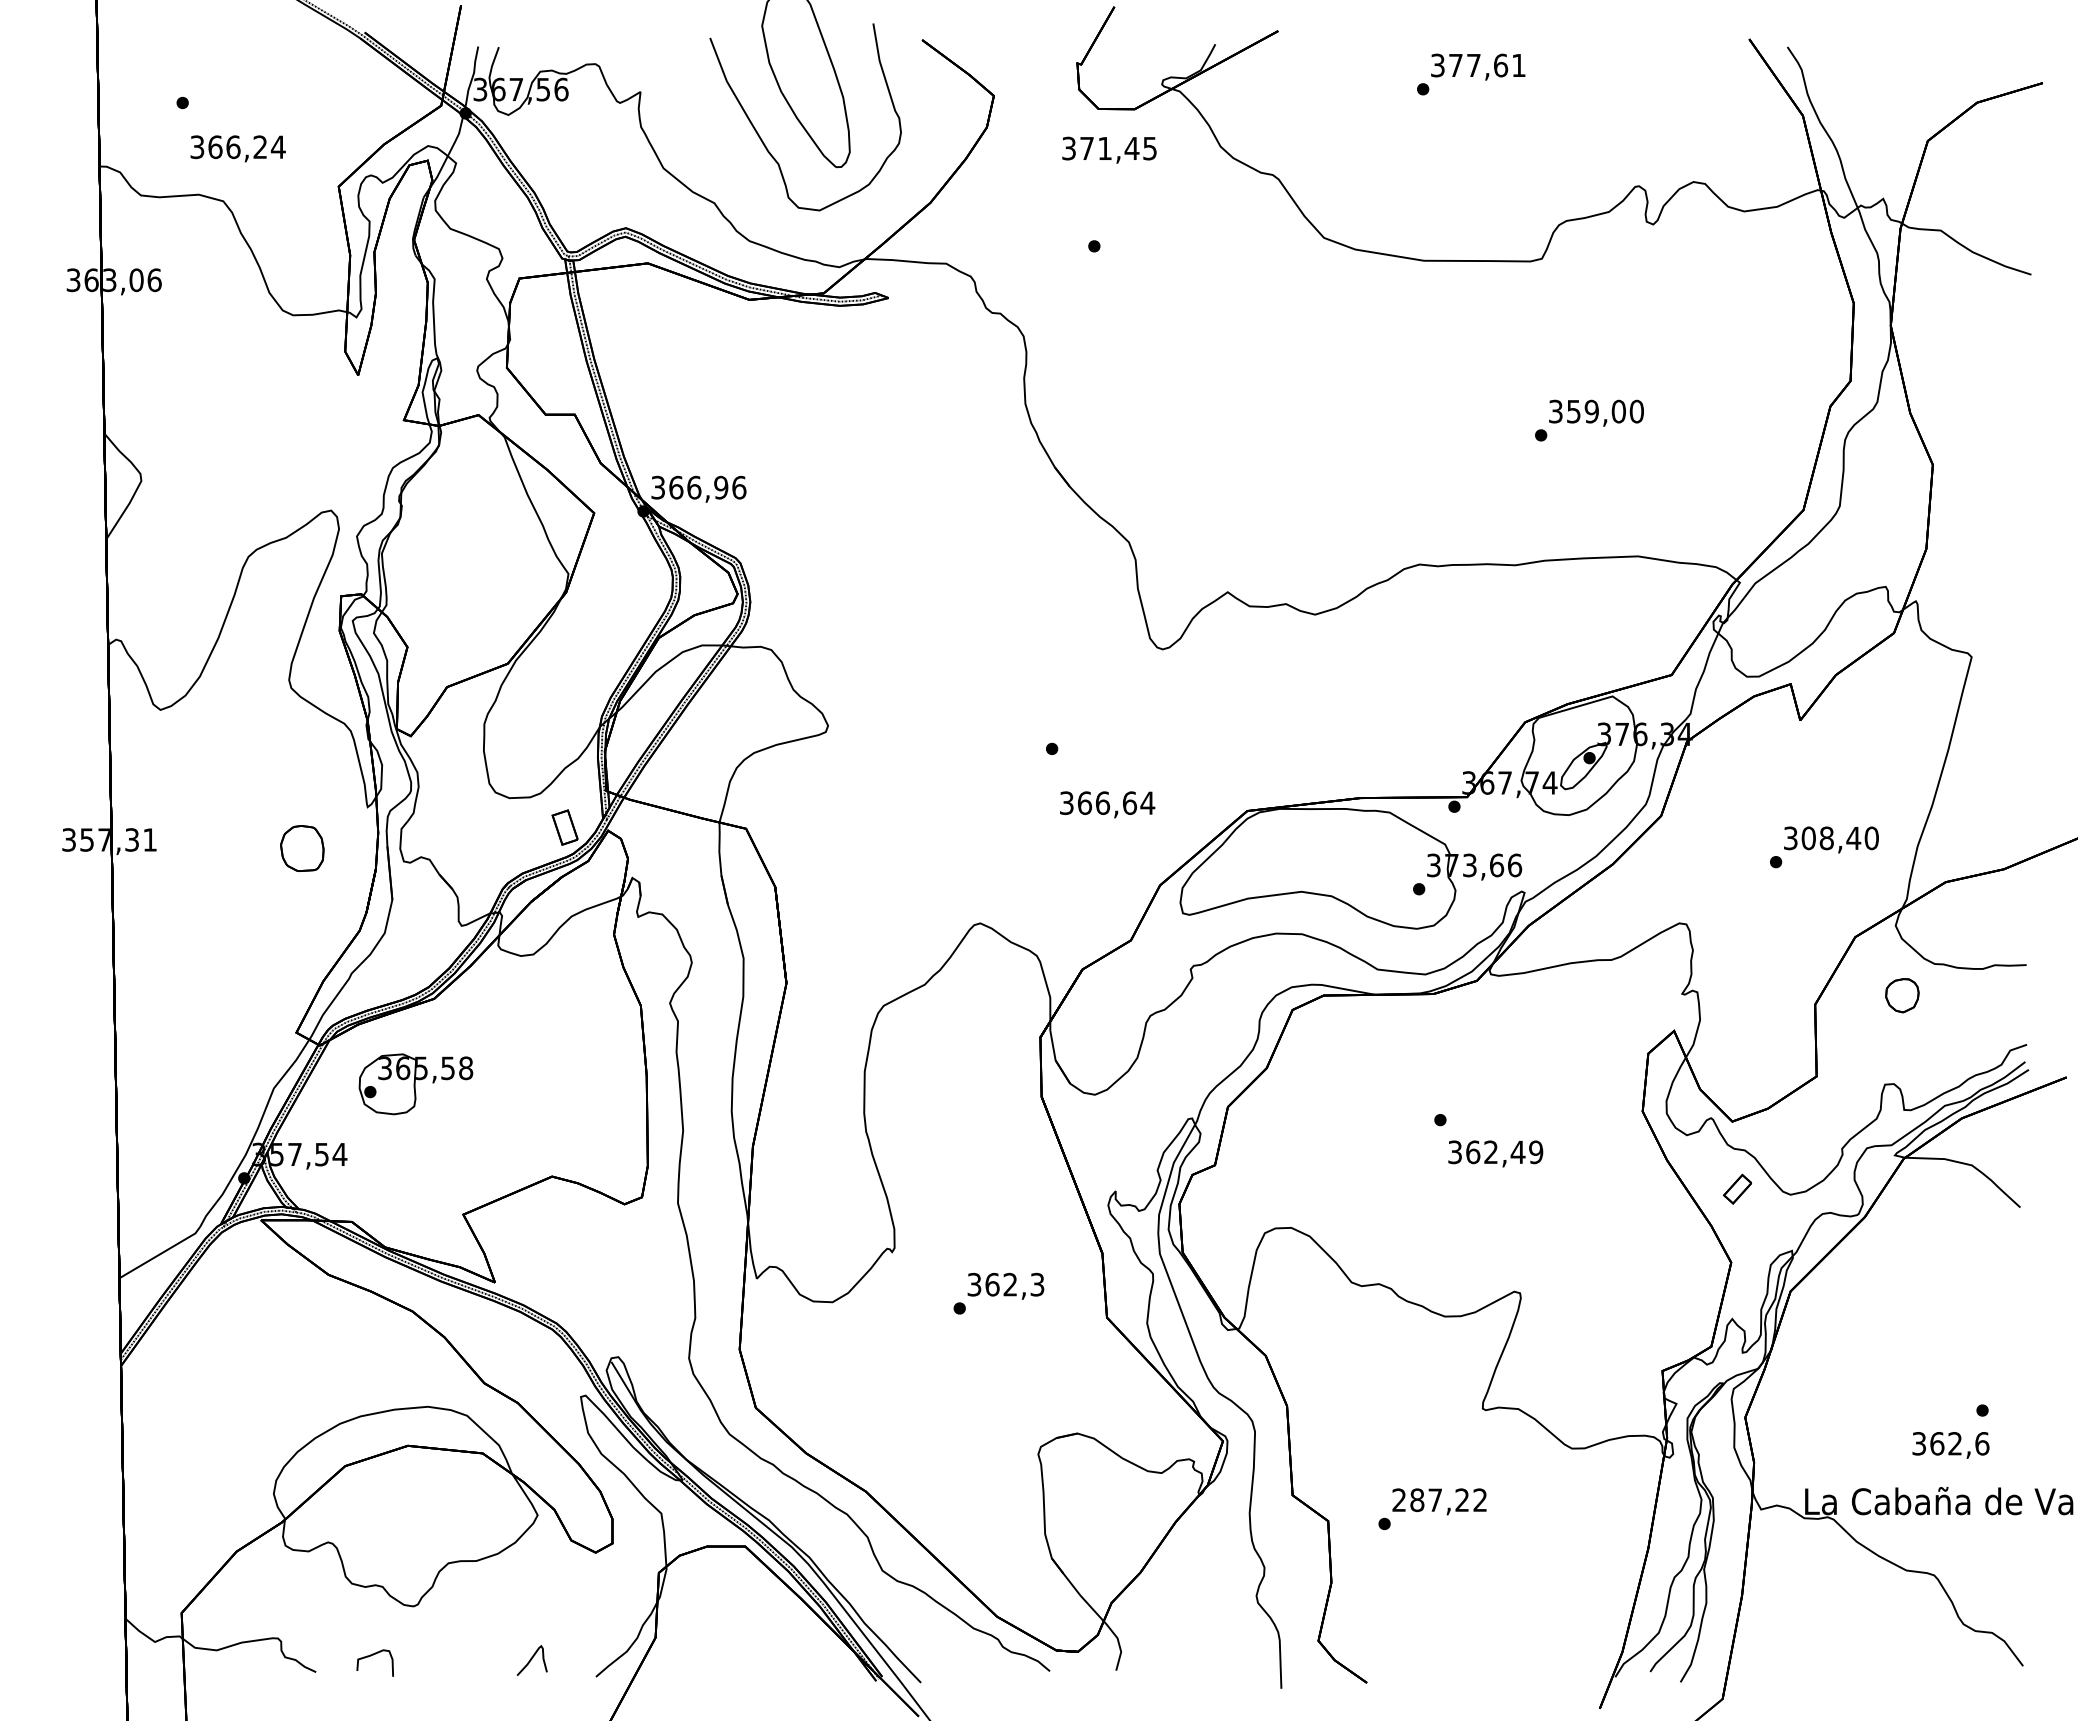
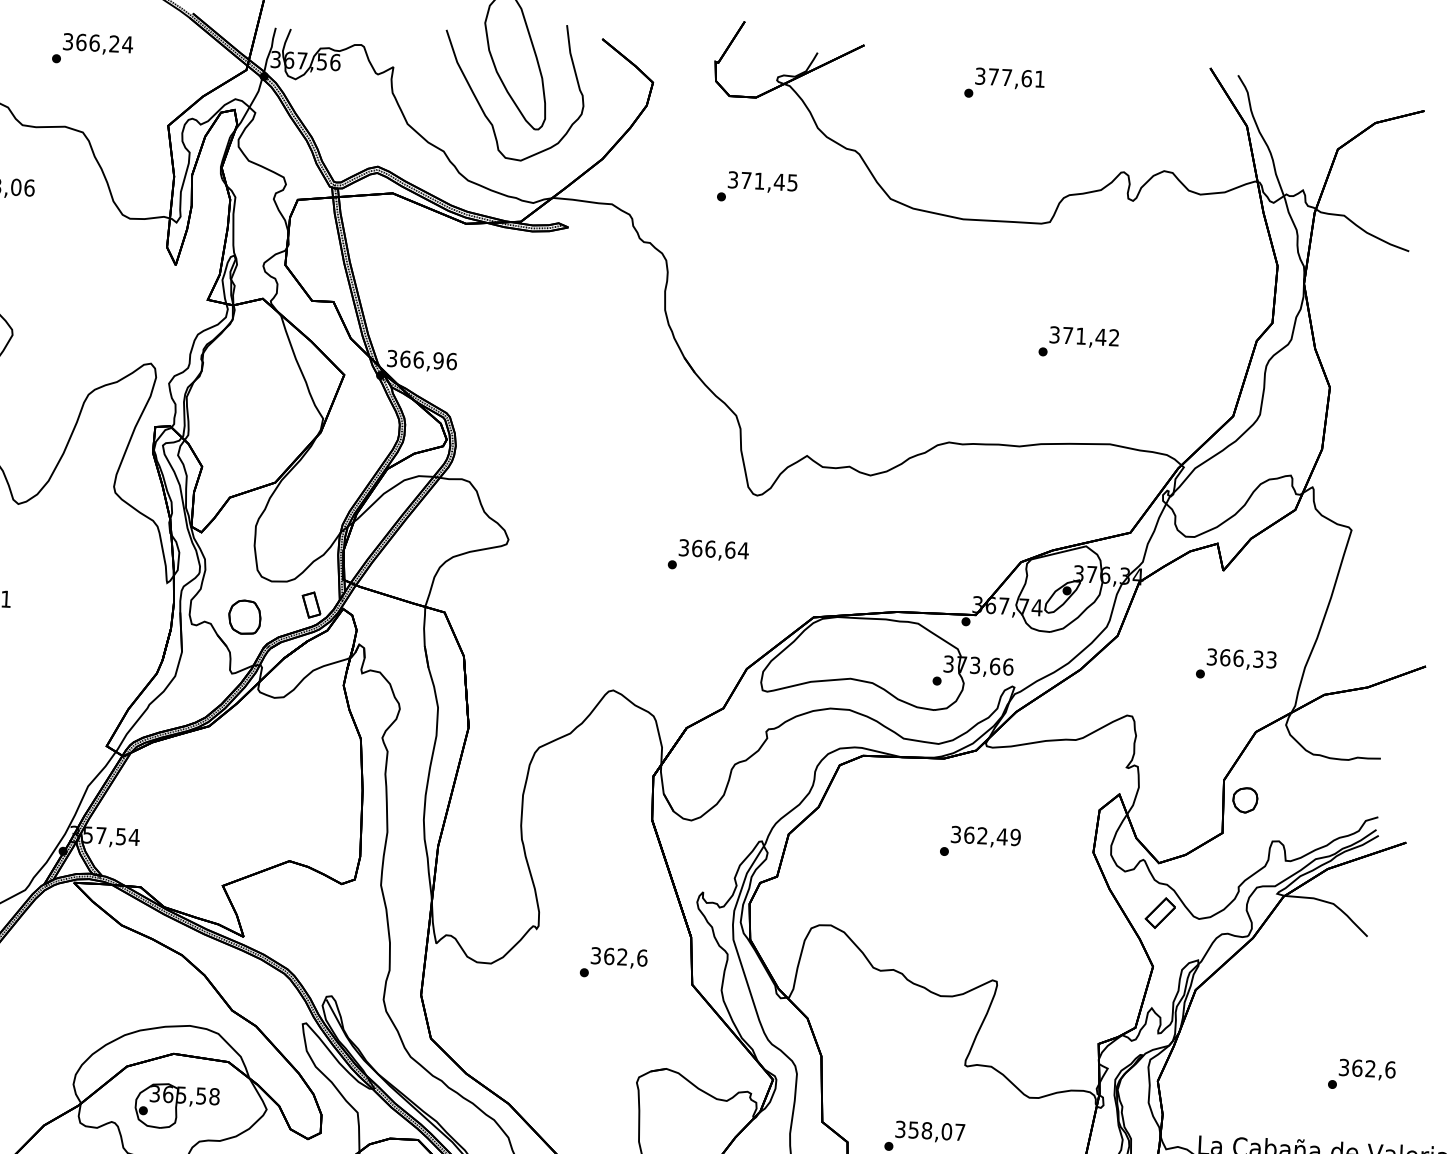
text: (237, 148) -> (97, 44), moved
text: (1109, 149) -> (762, 182), moved
text: (1605, 411) -> (1091, 336), 359,00 -> 371,42
text: (1107, 804) -> (713, 550), moved
text: (1839, 838) -> (1247, 658), 308,40 -> 366,33
part: (302, 848) -> (244, 617), moved
part: (1902, 995) -> (1245, 800), moved
part: (415, 1084) -> (176, 1106), moved
text: (1495, 1153) -> (985, 836), moved
part: (1737, 1188) -> (1160, 912), size x1.43
text: (1037, 1284) -> (642, 957), 362,3 -> 362,6
text: (1950, 1445) -> (1367, 1069), moved
text: (1439, 1500) -> (930, 1131), 287,22 -> 358,07

